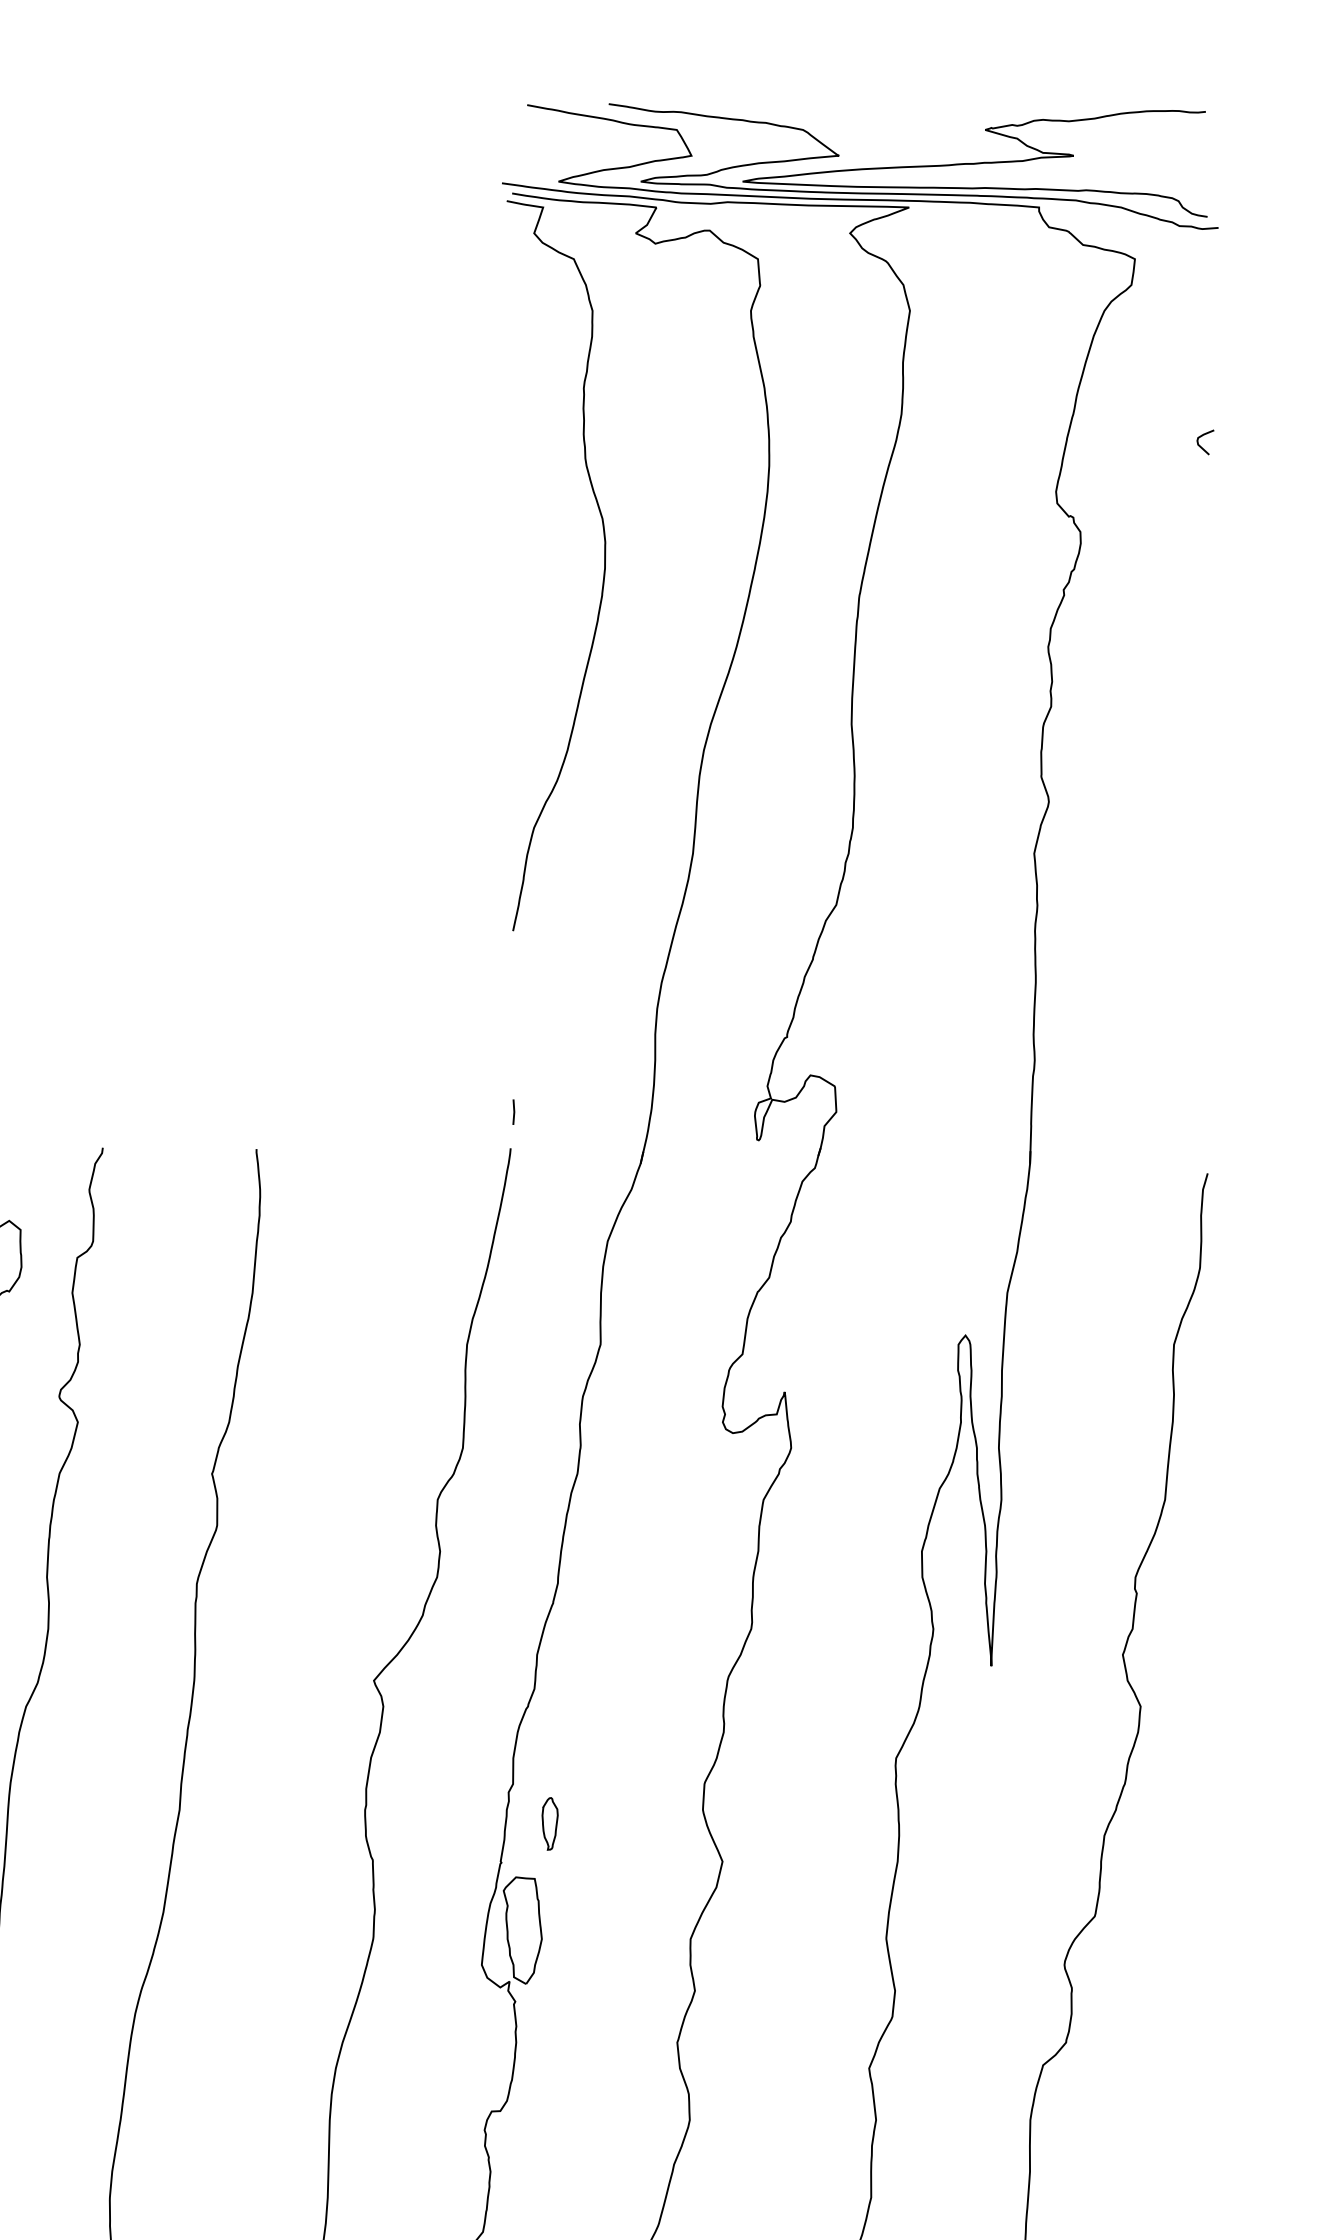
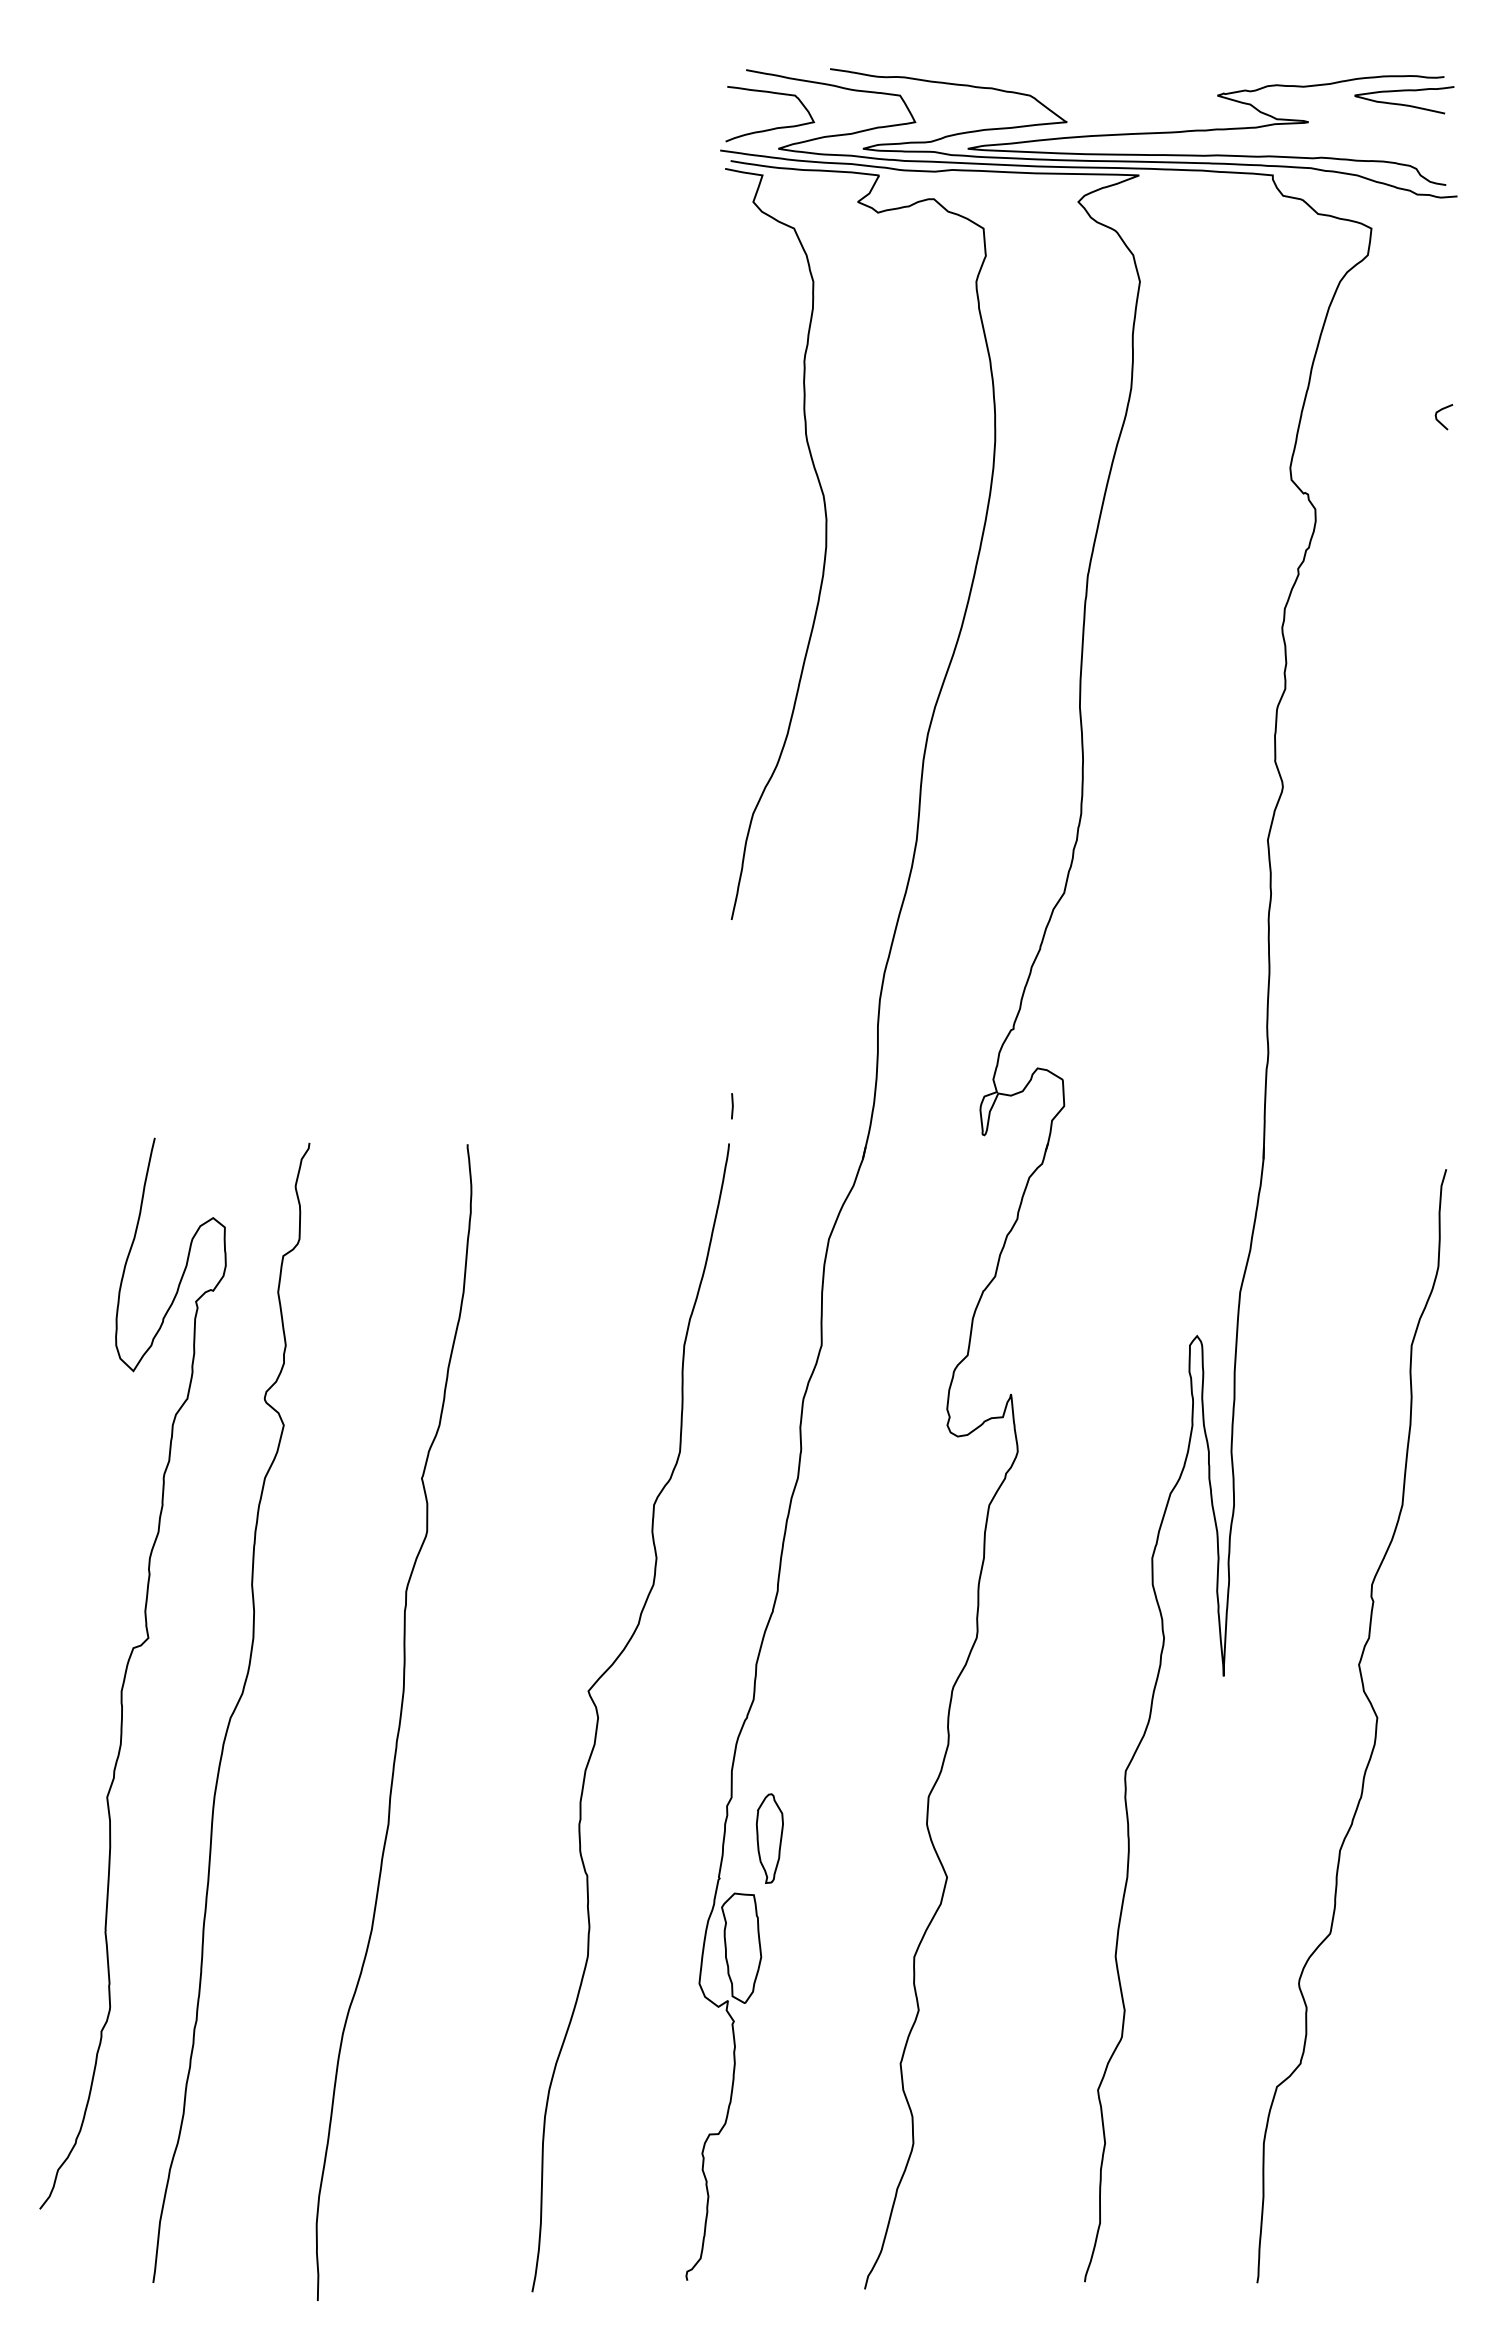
curve: (1167, 138) -> (1404, 104), added
curve: (554, 160) -> (774, 127), added
part: (549, 1823) -> (769, 1838), size x1.67

